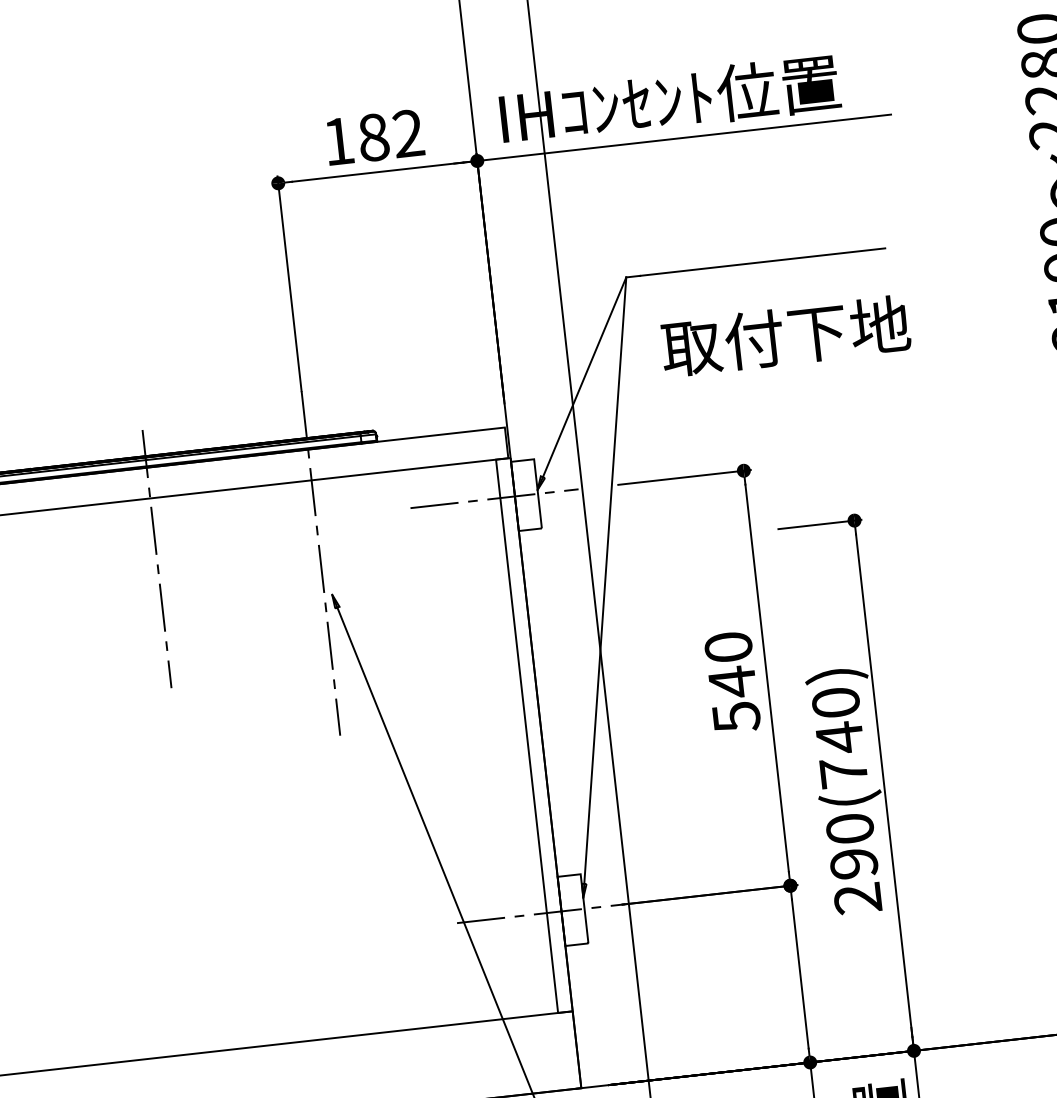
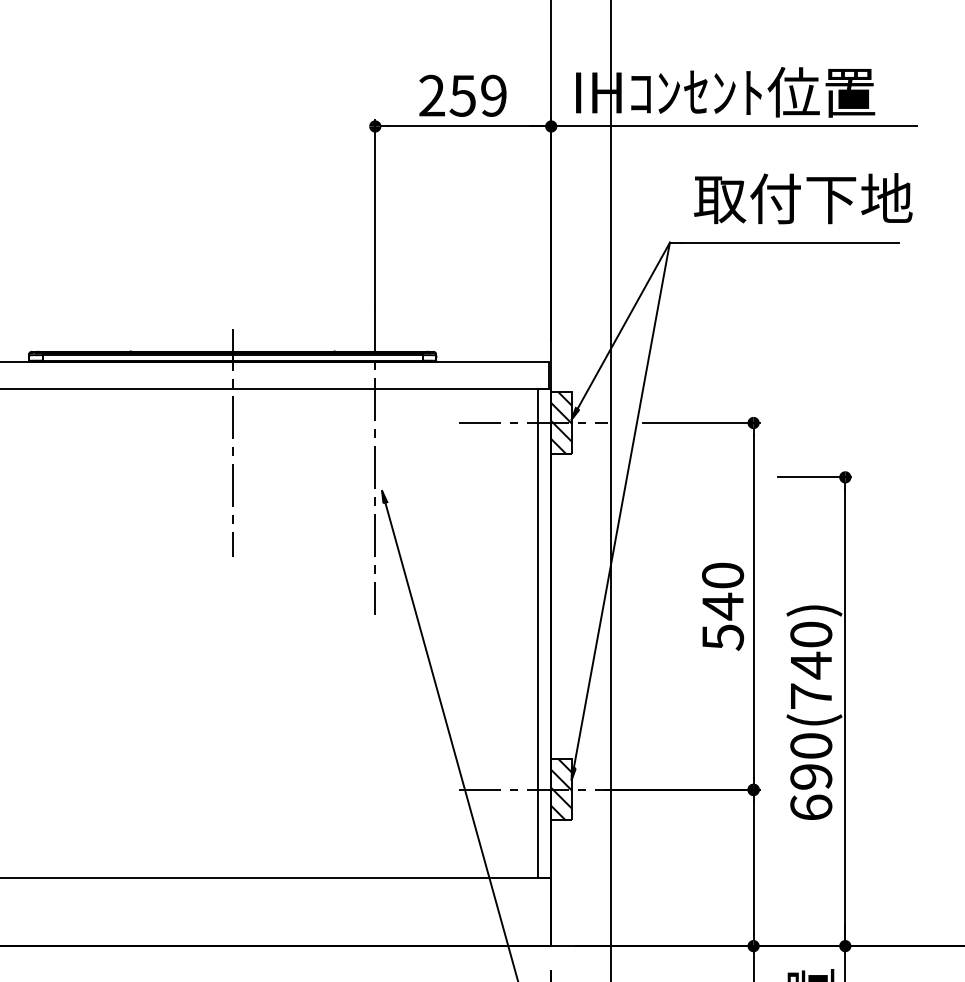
text: (373, 137) -> (462, 95), 182 -> 259
text: (785, 336) -> (803, 198), moved
hatch: (526, 494) -> (561, 422), added
text: (858, 898) -> (811, 807), 290(740) -> 690(740)
hatch: (573, 909) -> (561, 789), added

